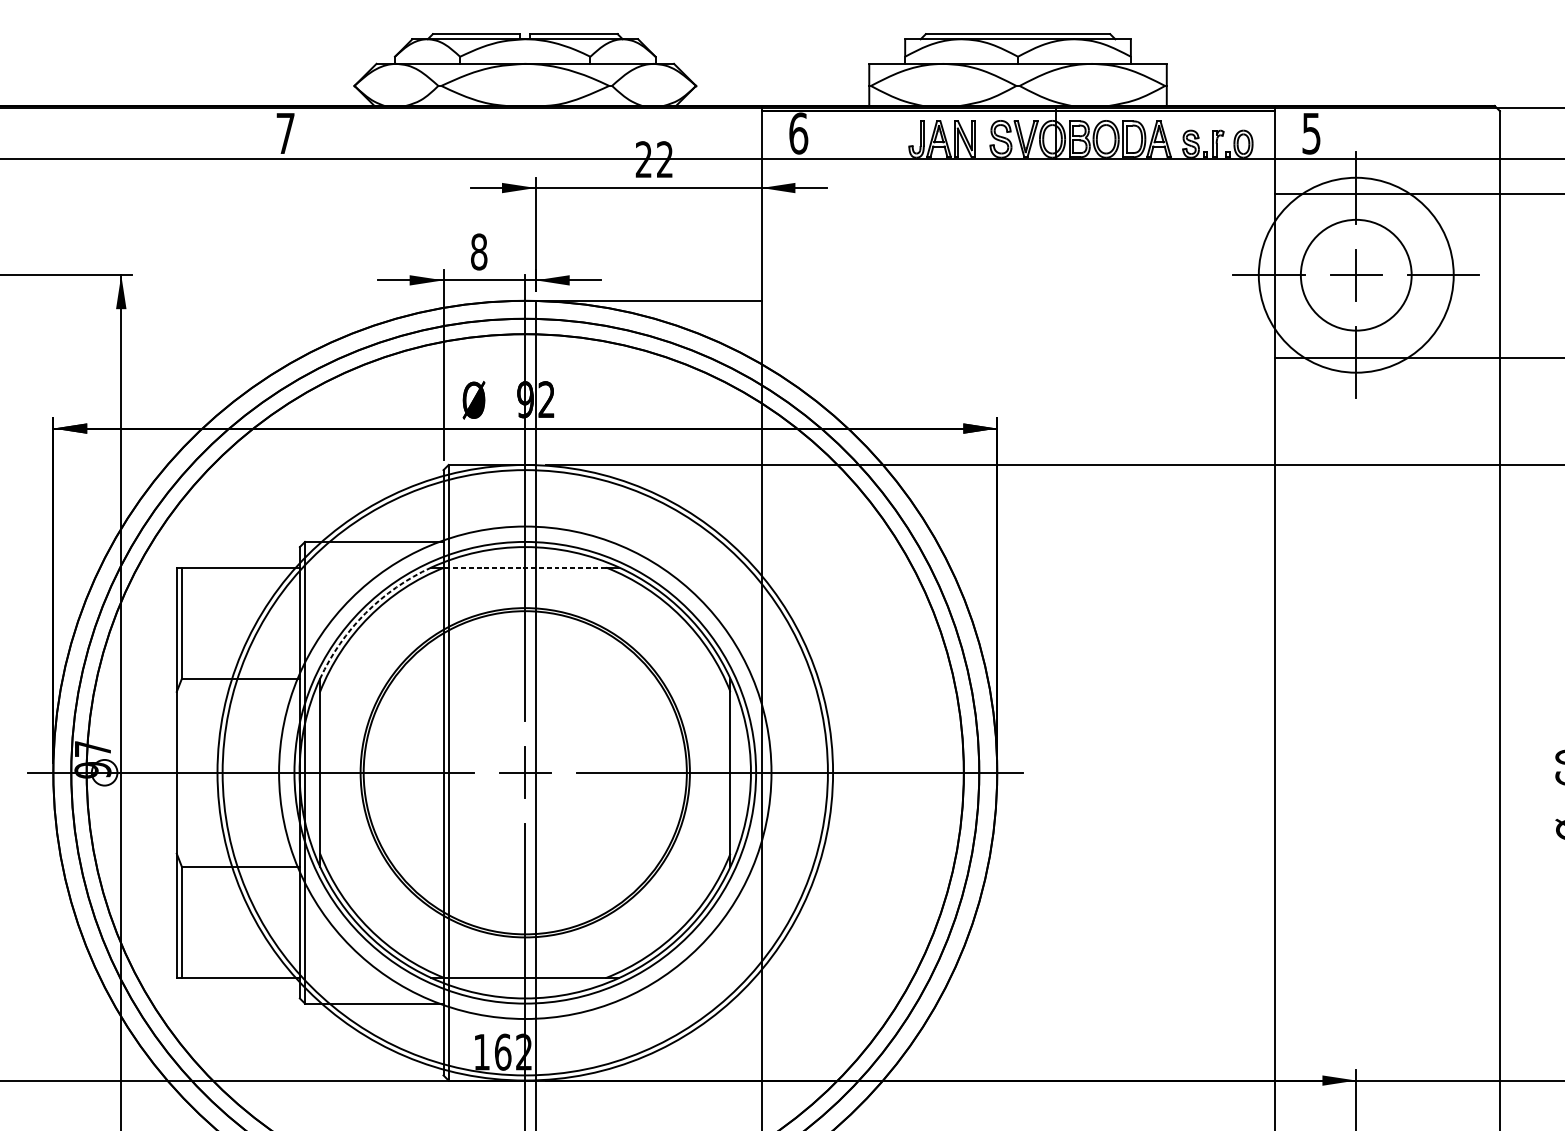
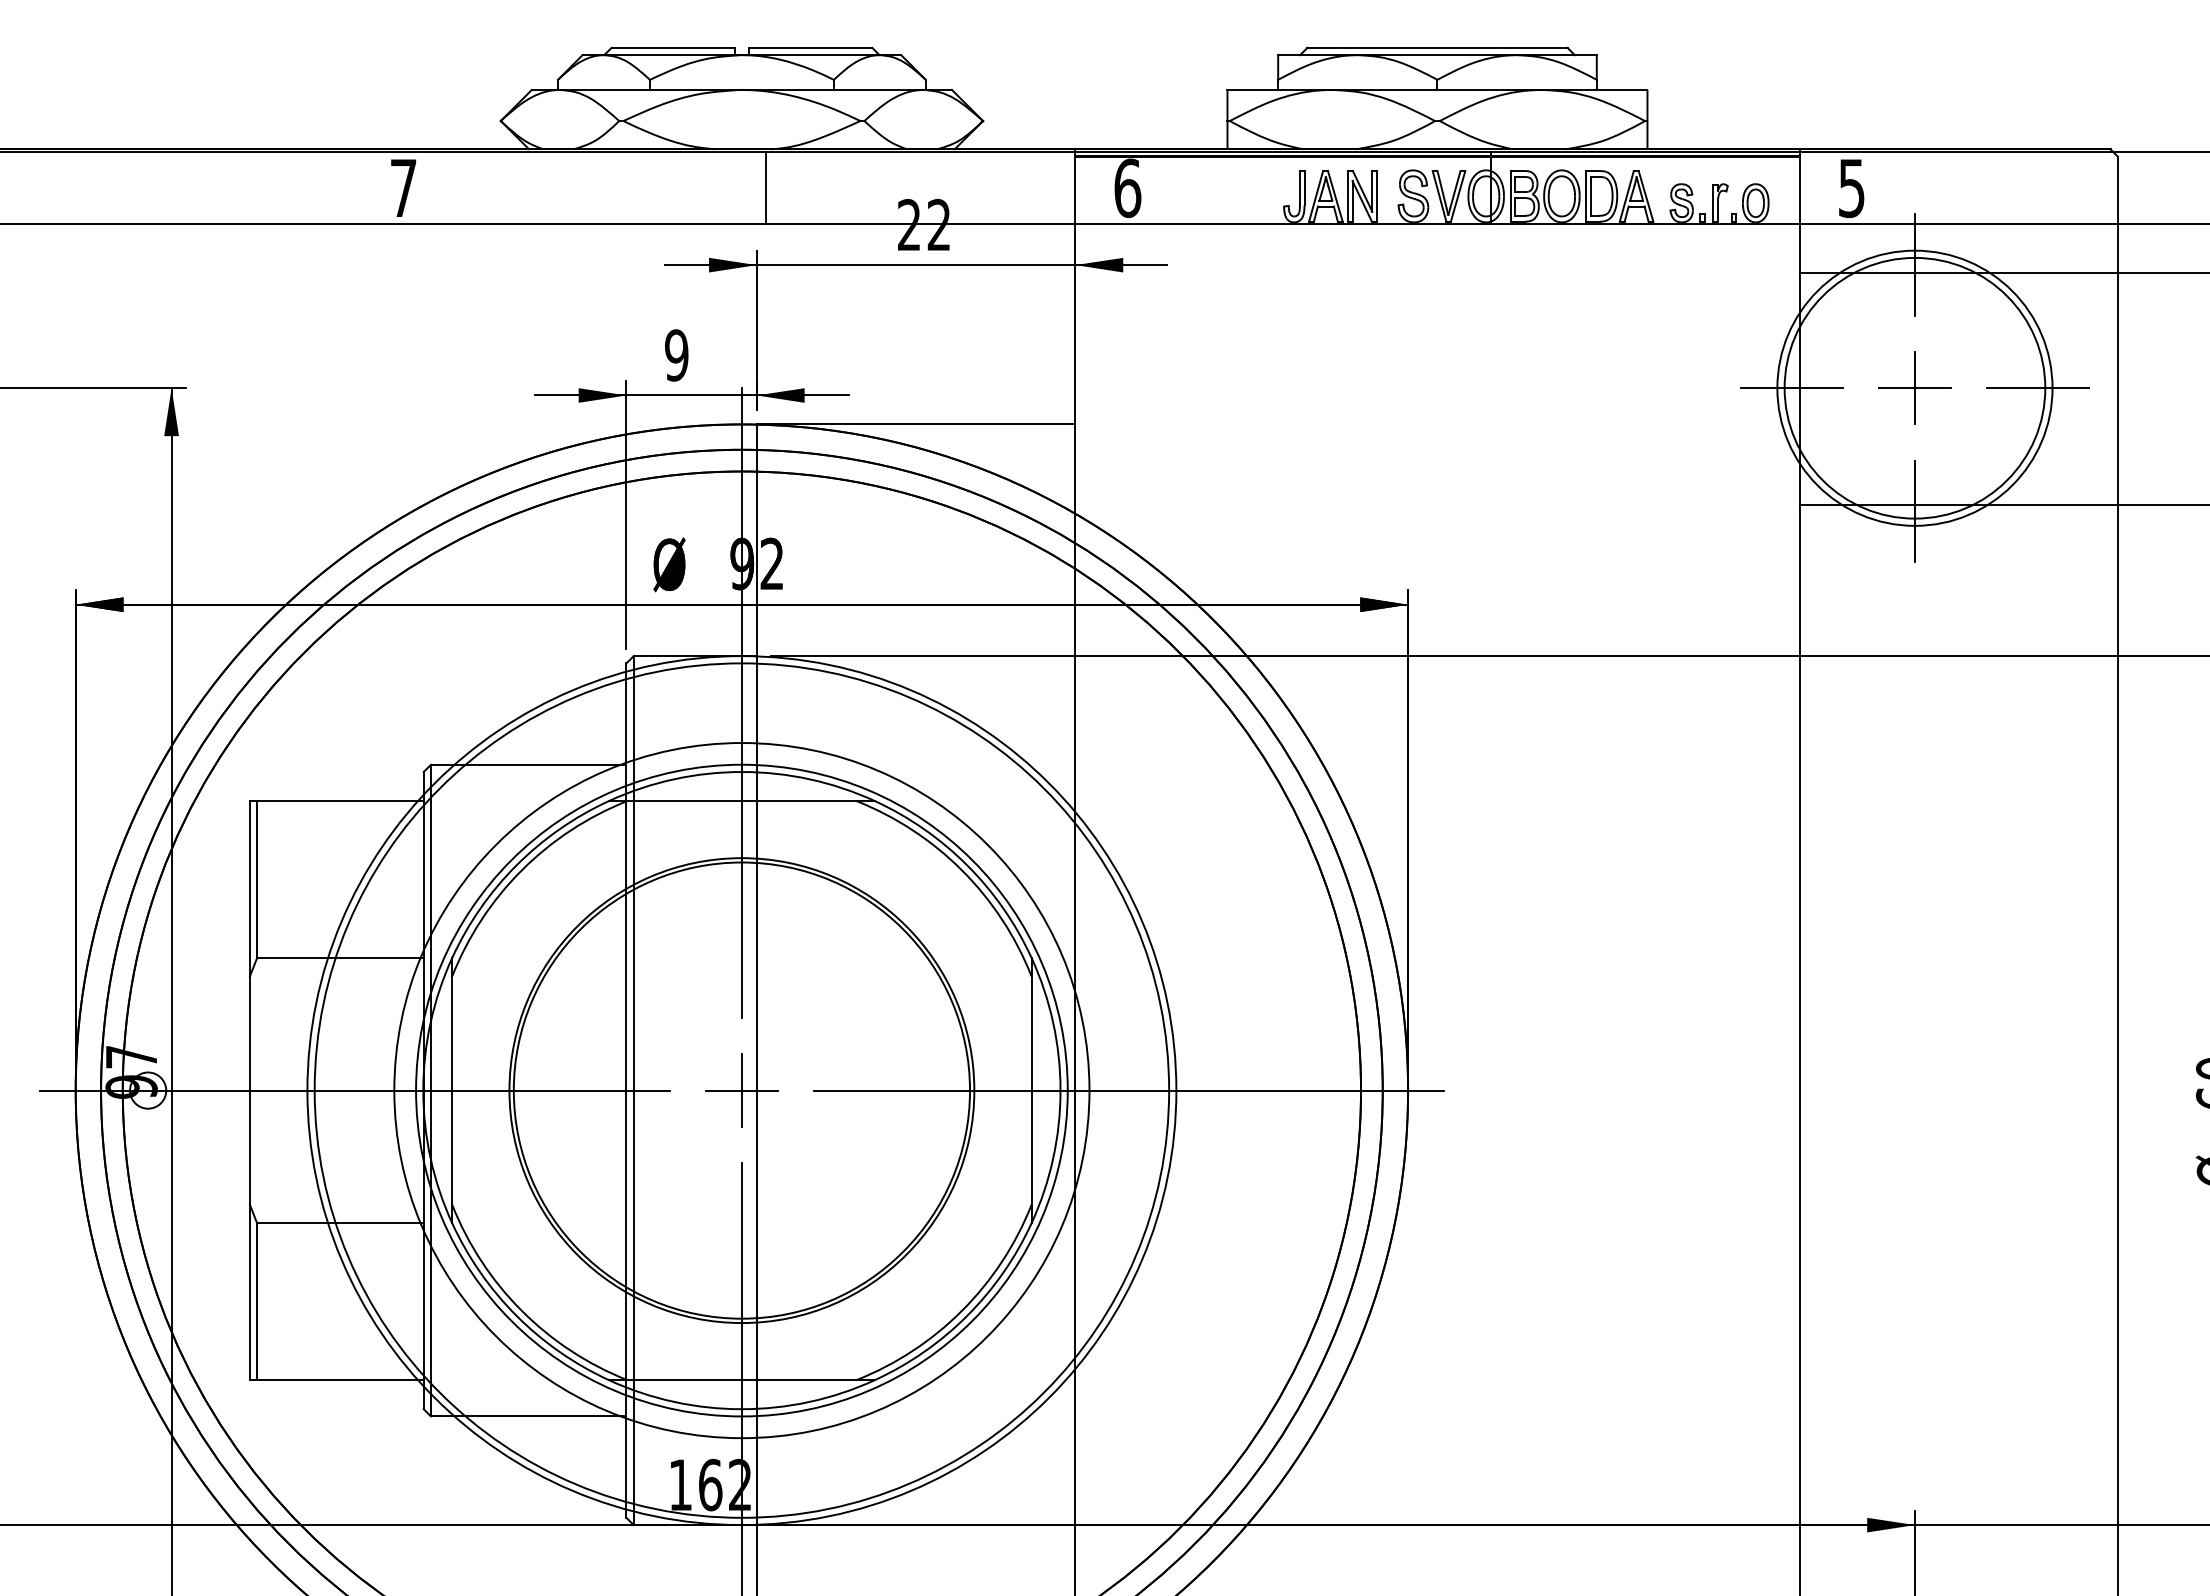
line: (542, 133) -> (766, 187), added
text: (478, 252) -> (676, 355), 8 -> 9
circle: (1355, 274) -> (1914, 387), size x1.67
line: (524, 567) -> (741, 800), dashed -> solid
arc: (365, 613) -> (516, 865), dashed -> solid

